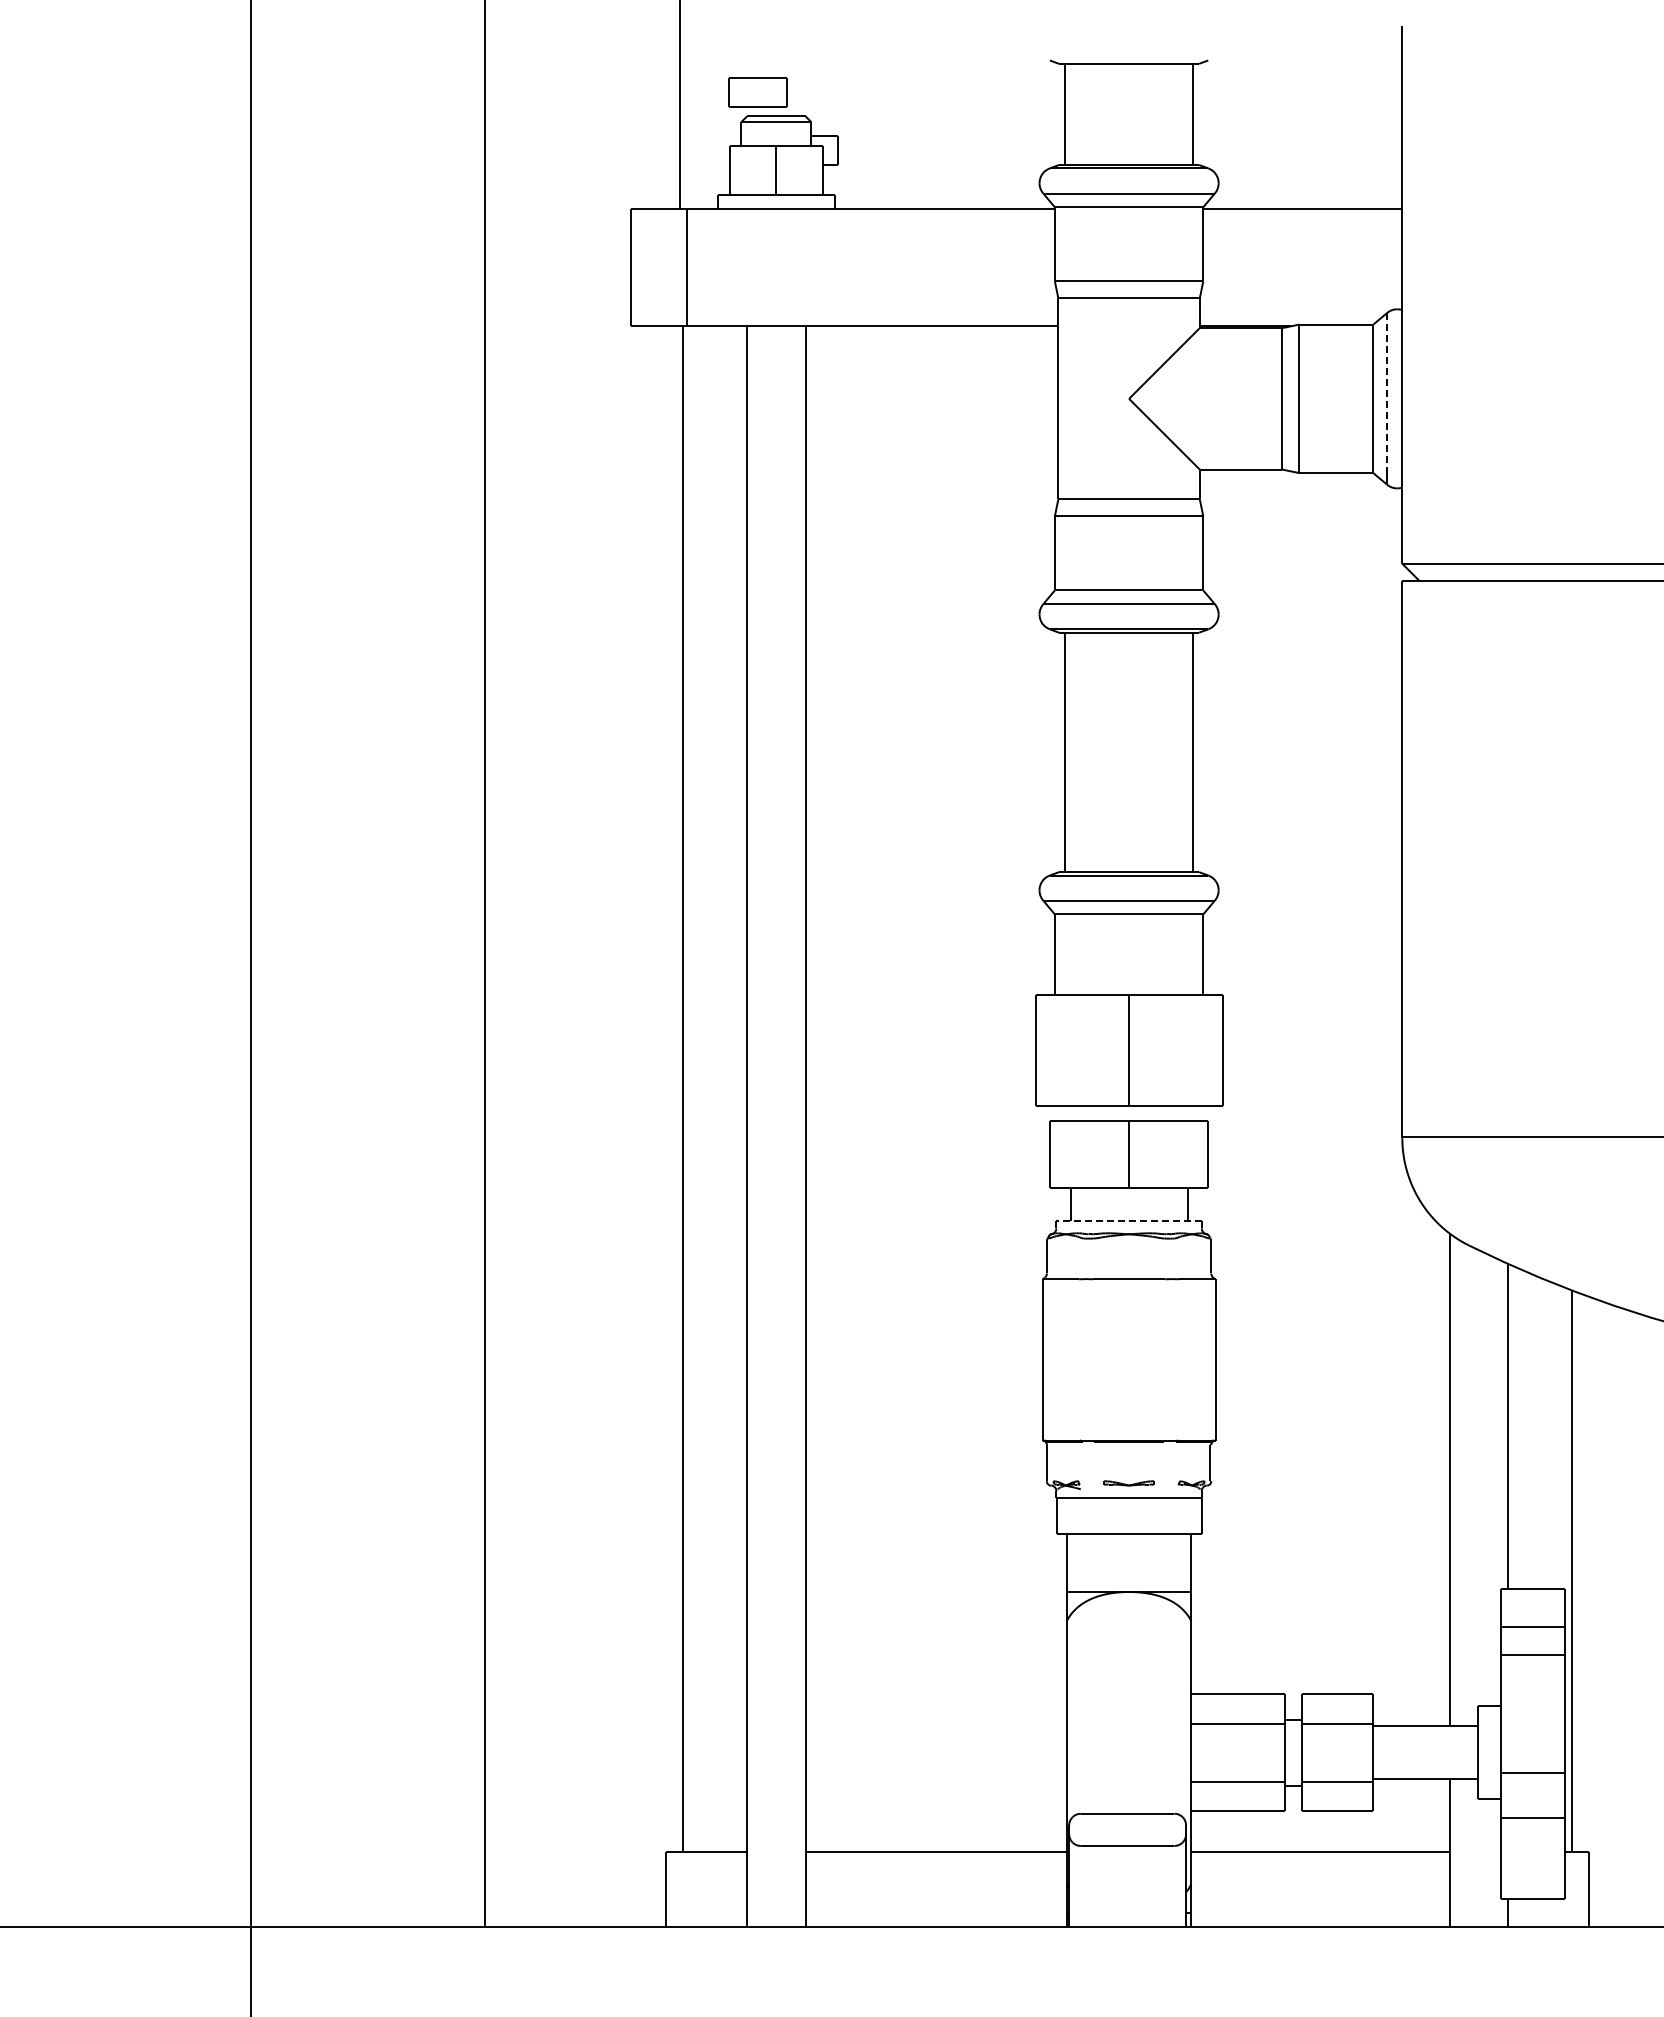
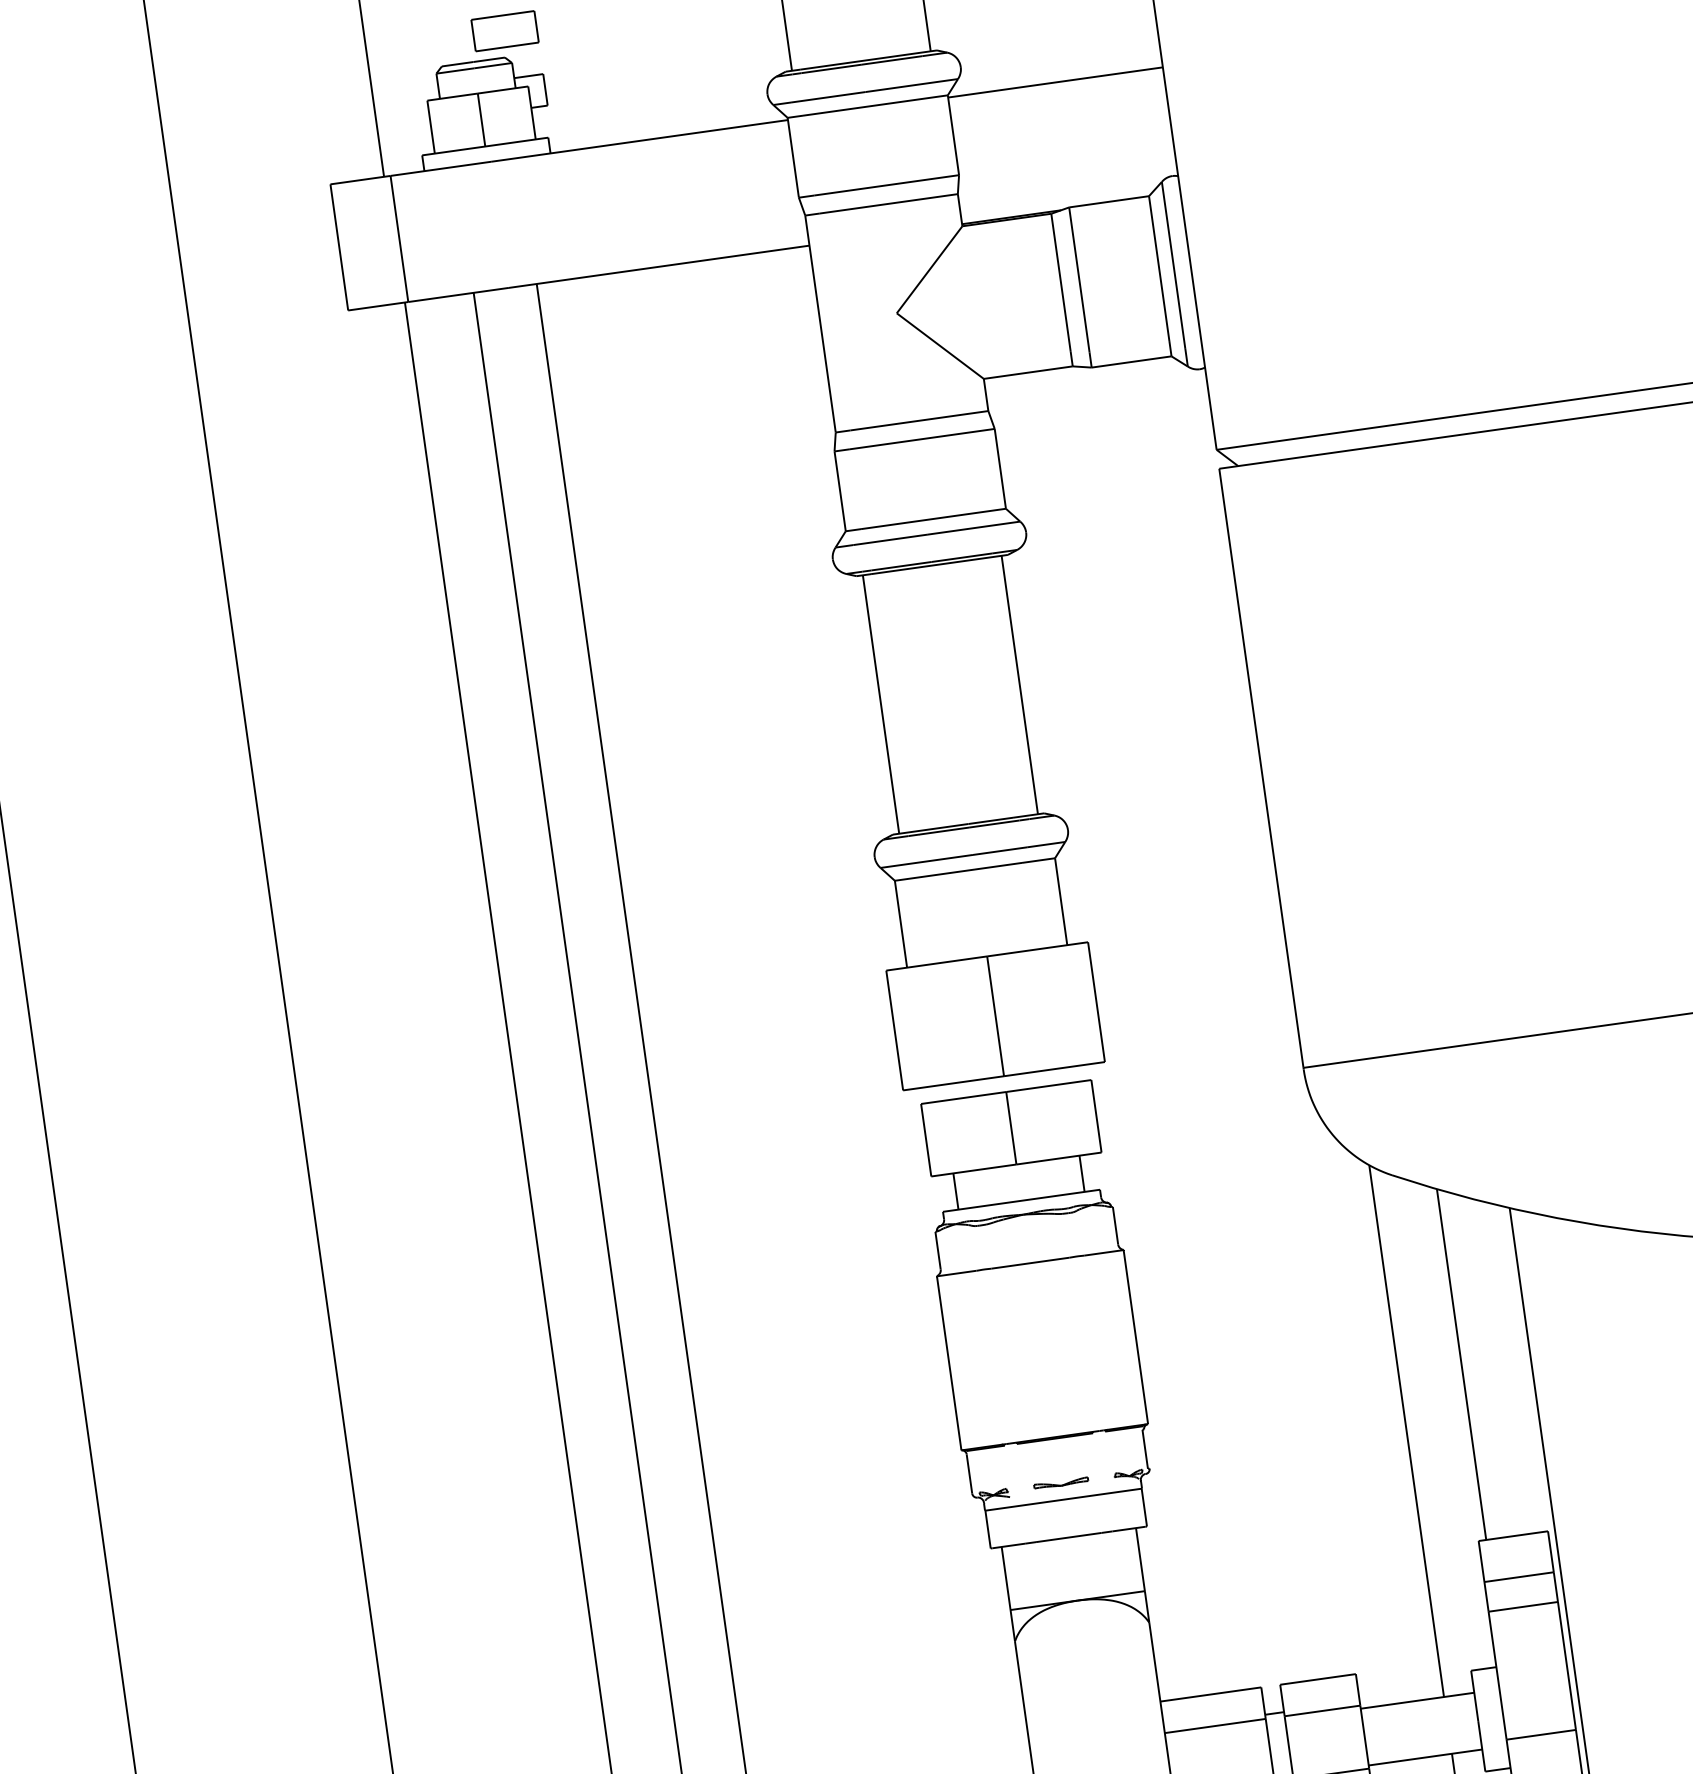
part: (757, 92) -> (504, 31), moved
line: (1386, 391) -> (1173, 266), dashed -> solid
line: (1129, 1221) -> (1021, 1200), dashed -> solid

